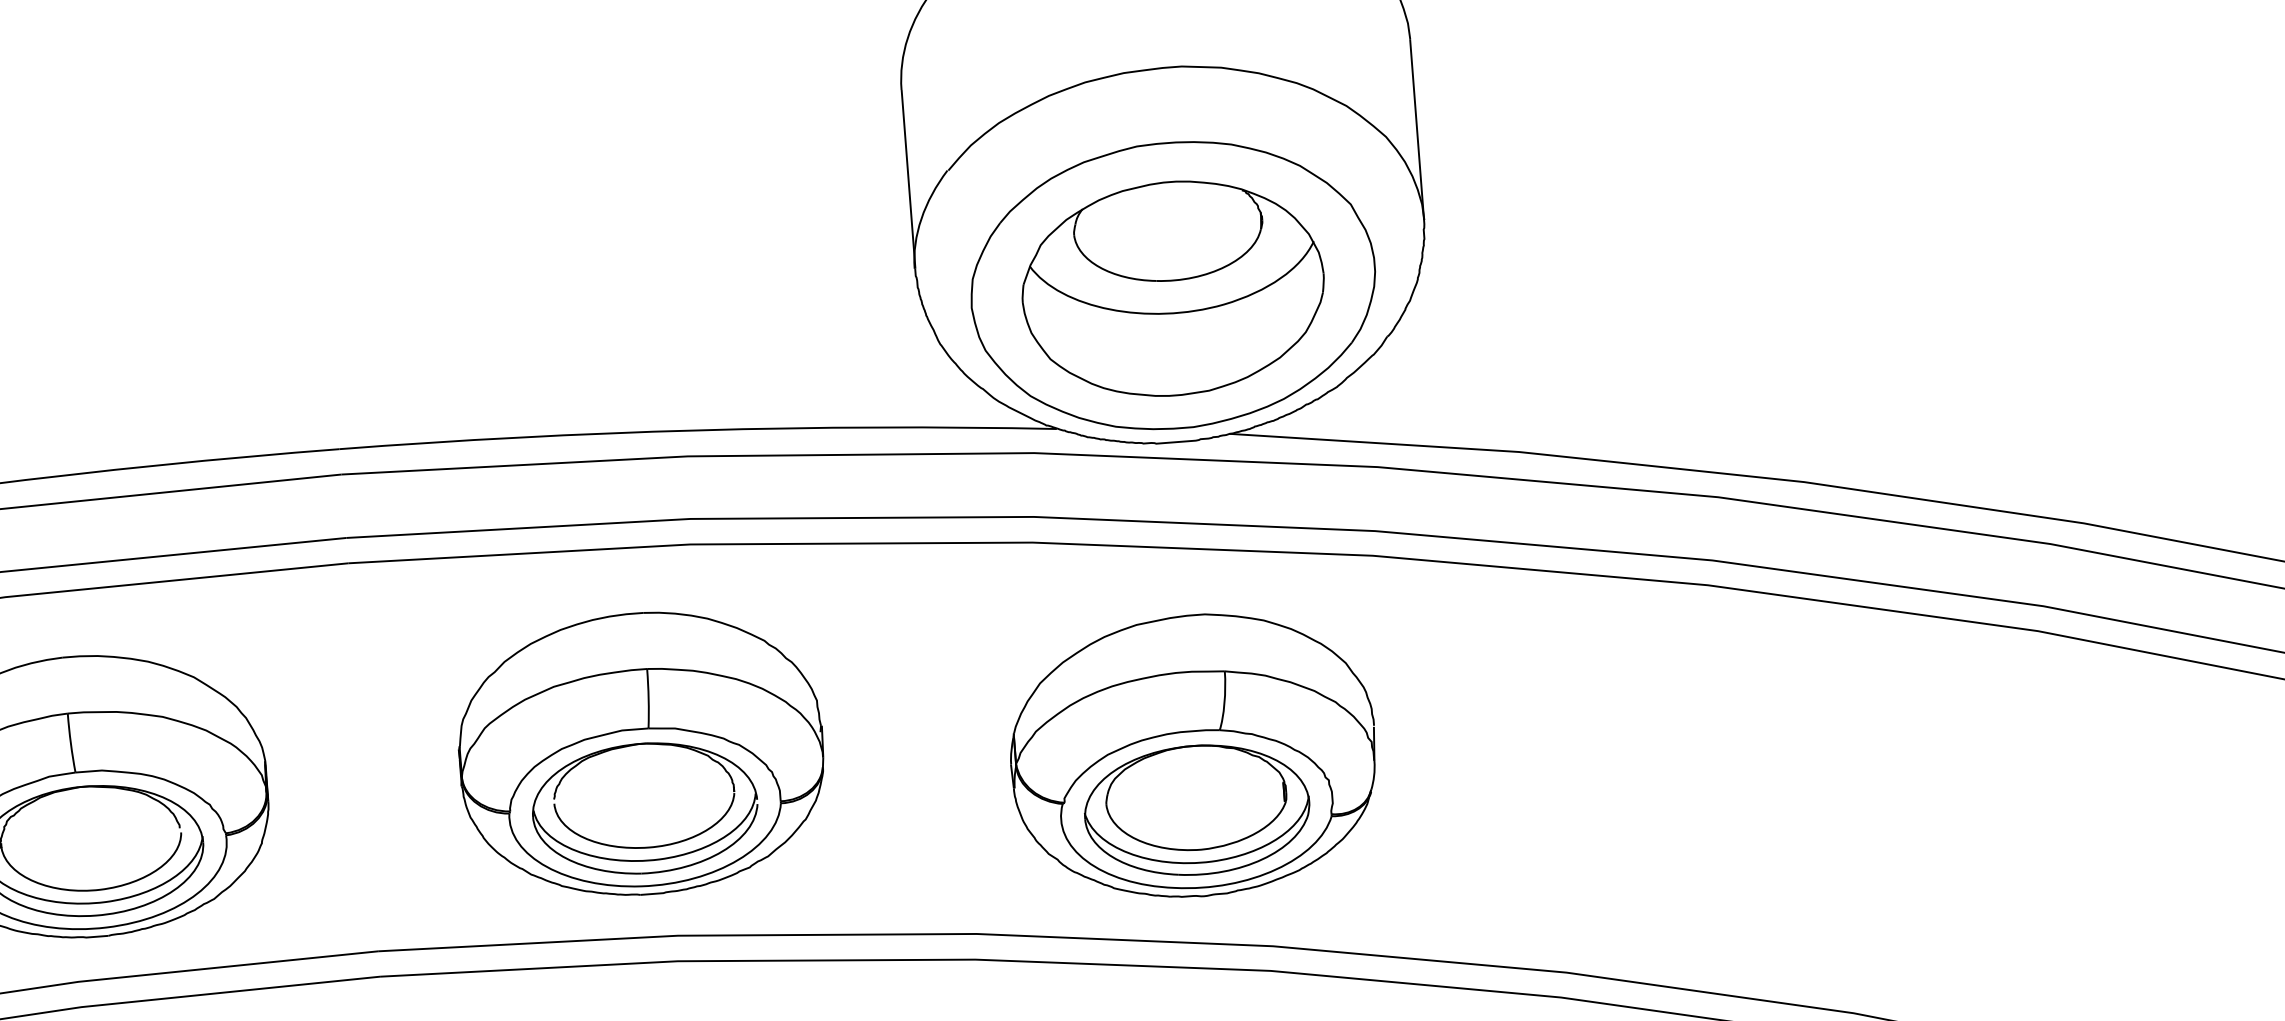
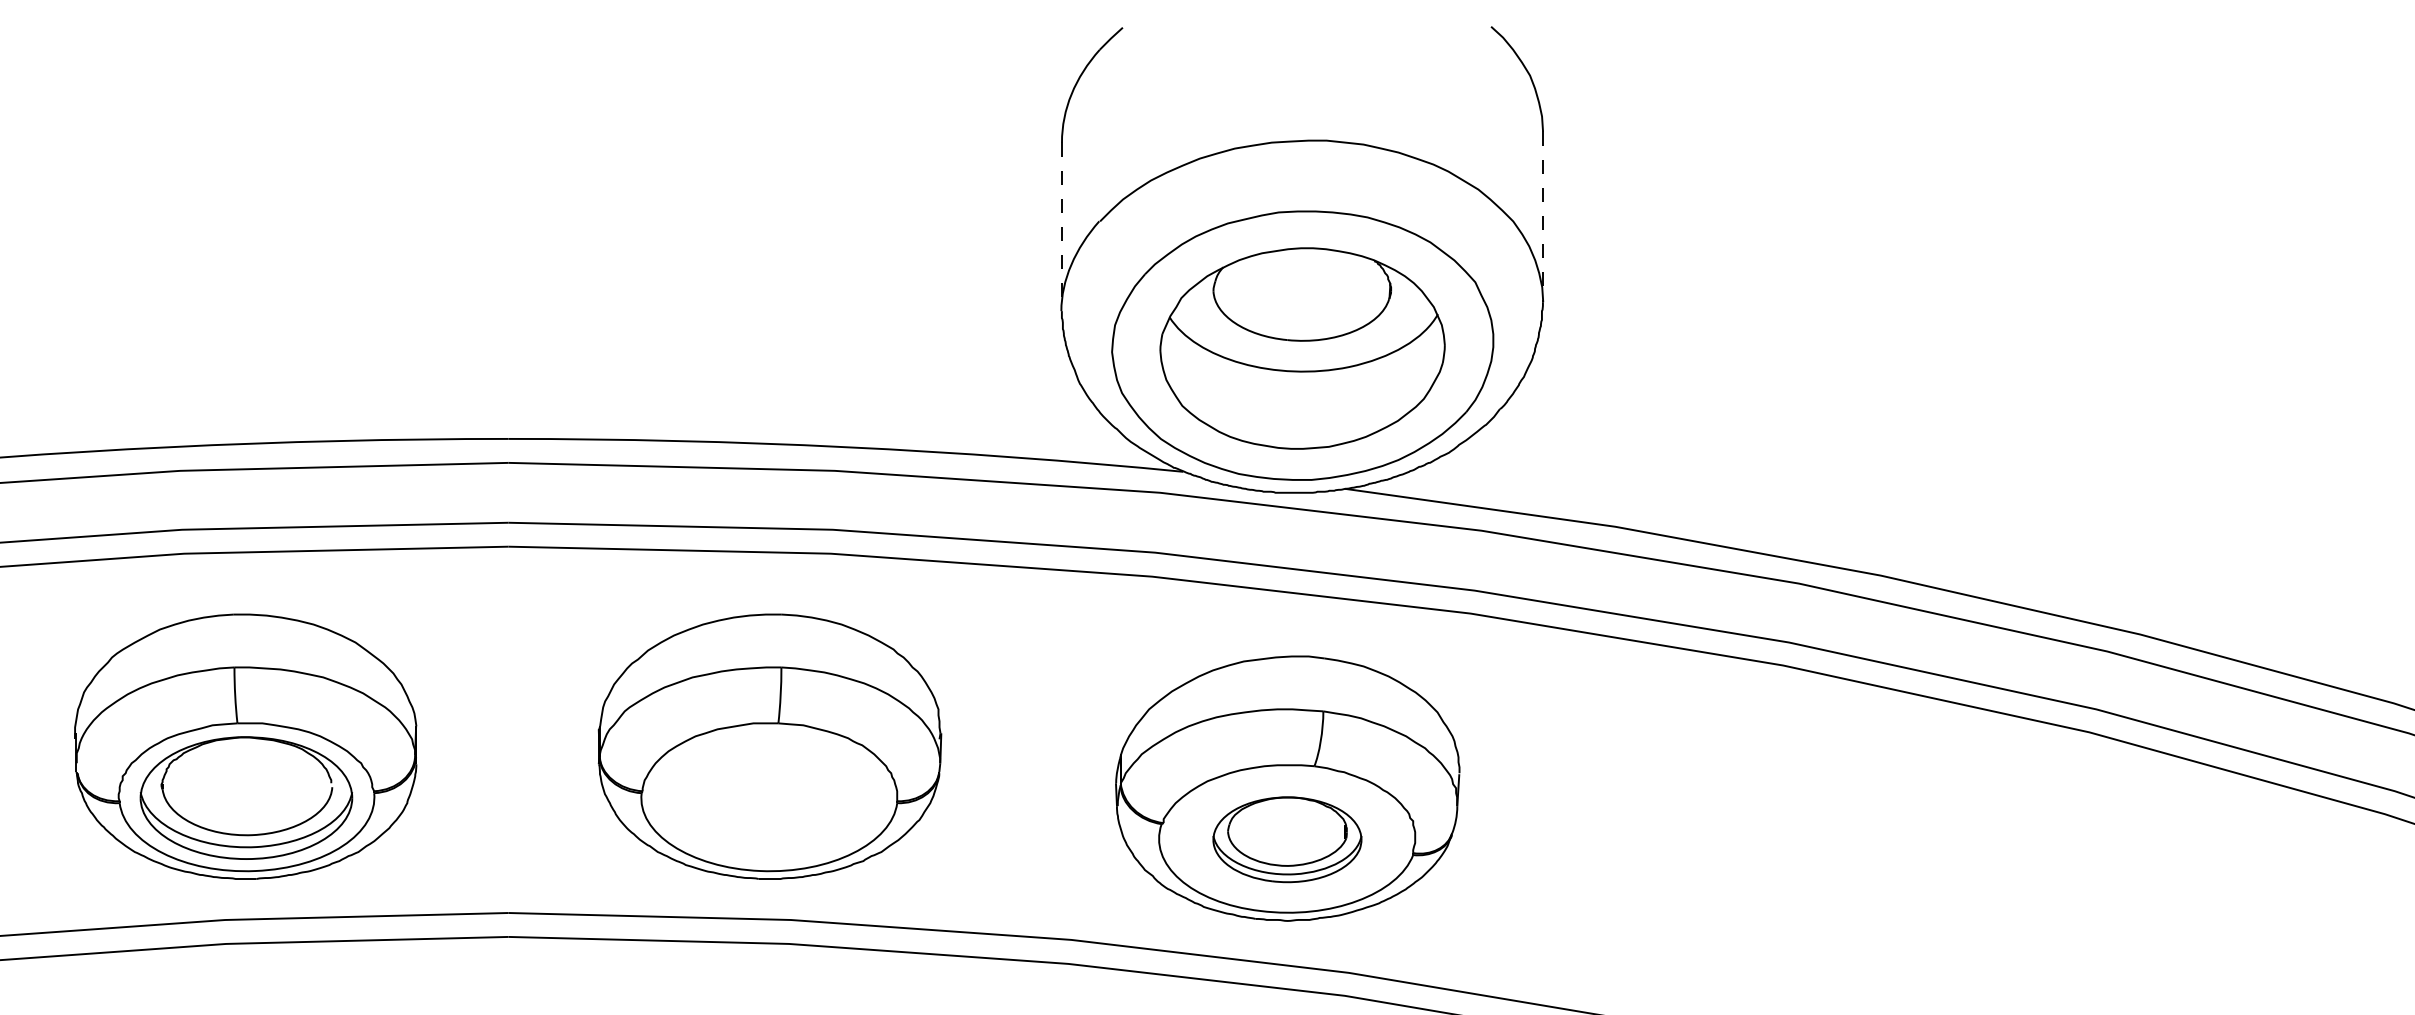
line: (1416, 130) -> (1542, 217), solid -> dashed
line: (909, 180) -> (1062, 227), solid -> dashed
part: (645, 808) -> (769, 798), removed
part: (1197, 809) -> (1287, 839), size x0.7

